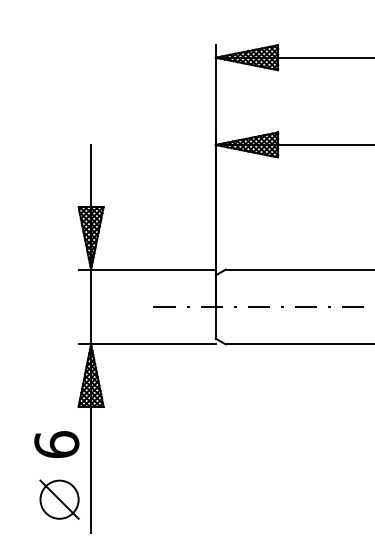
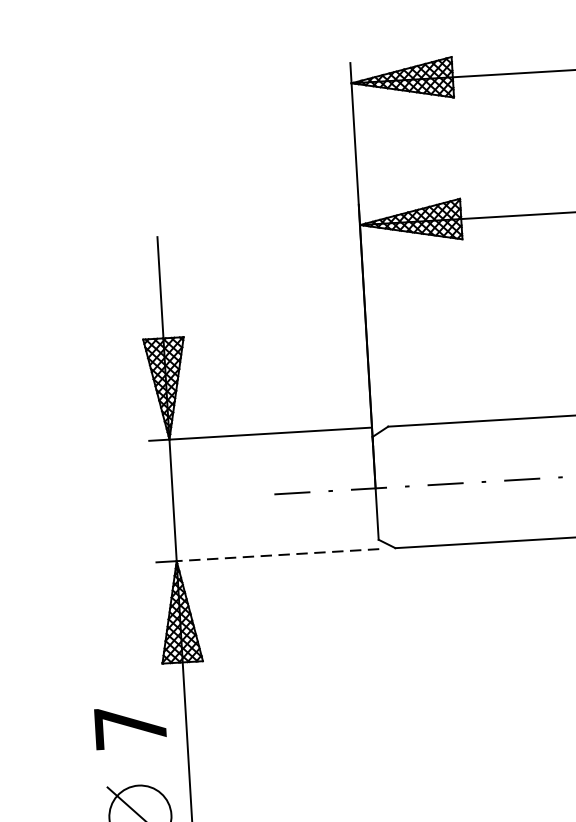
line: (152, 344) -> (276, 555), solid -> dashed
text: (56, 444) -> (130, 727), 6 -> 7

